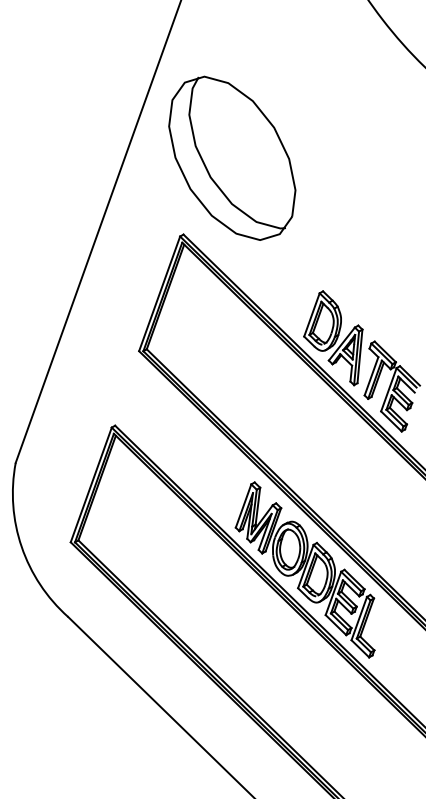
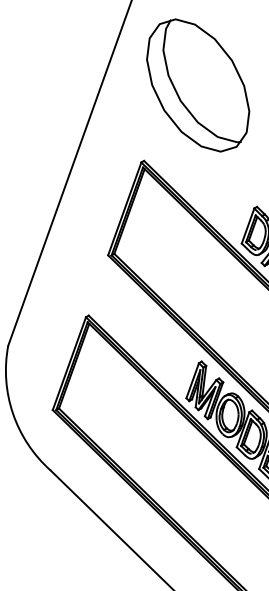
part: (232, 157) -> (198, 84), moved

